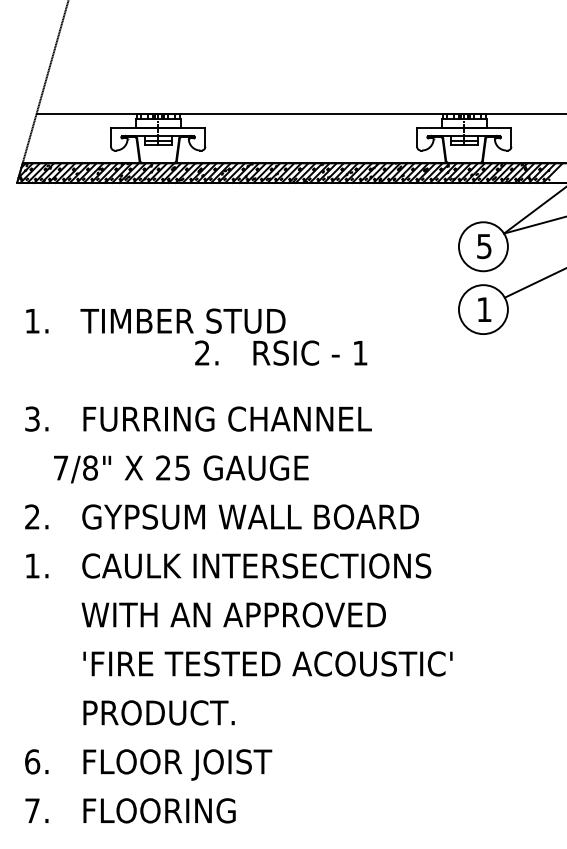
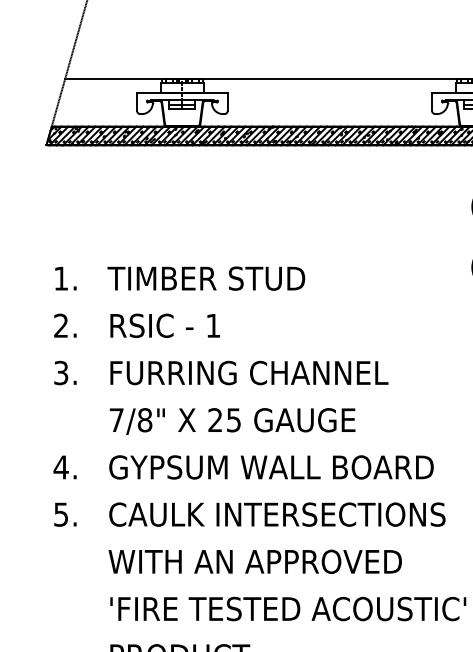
text: (281, 352) -> (137, 325), moved
text: (181, 469) -> (232, 421), moved
text: (32, 516) -> (61, 466), 2. -> 4.
text: (32, 565) -> (61, 514), 1. -> 5.

